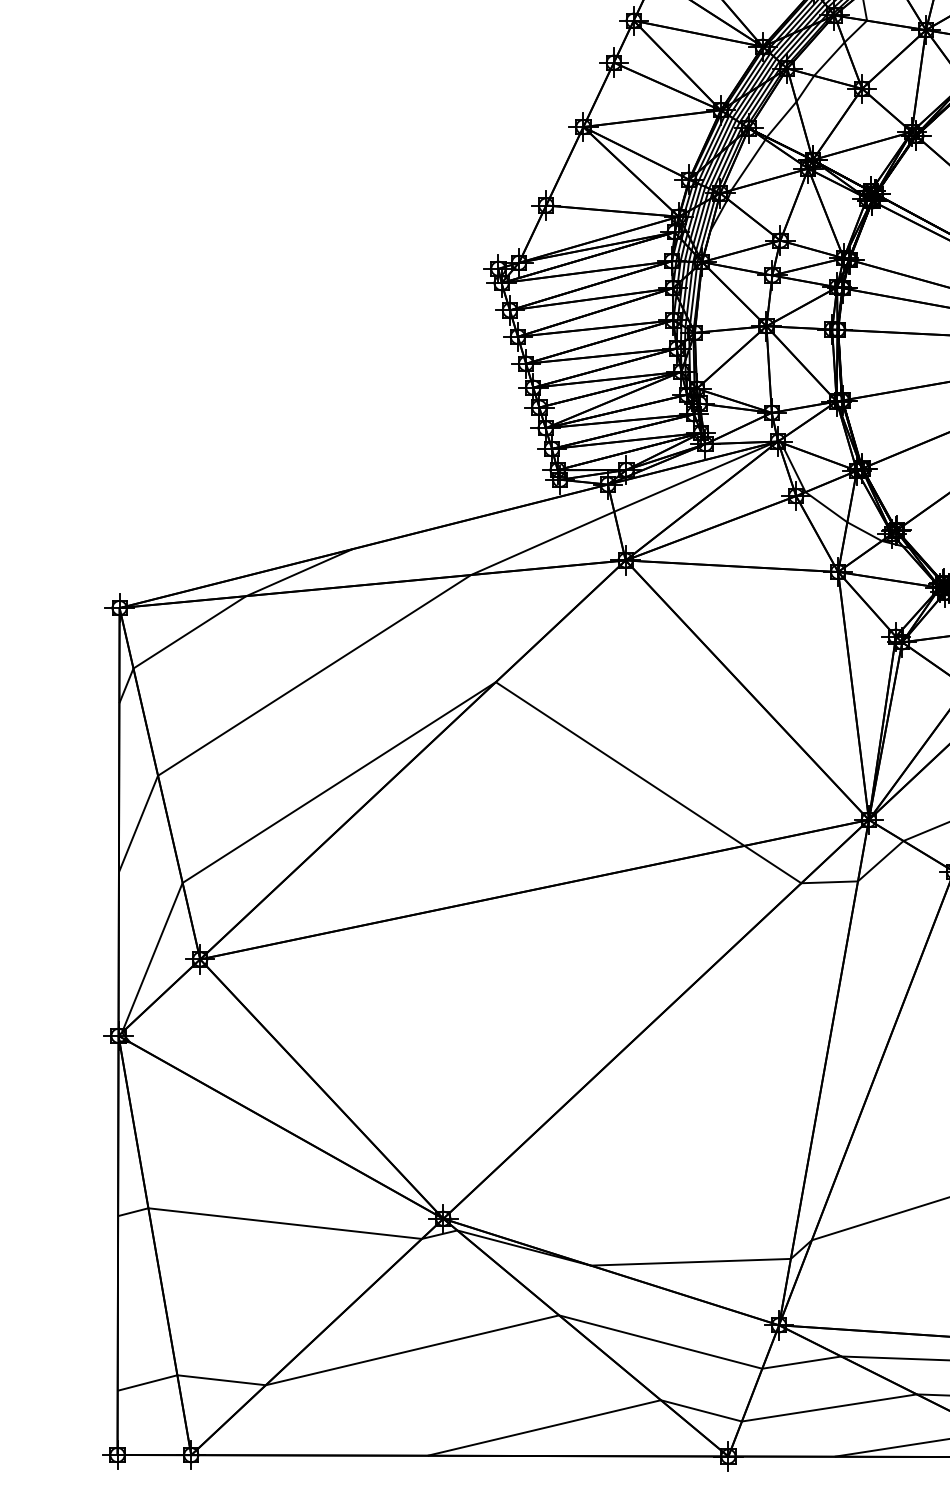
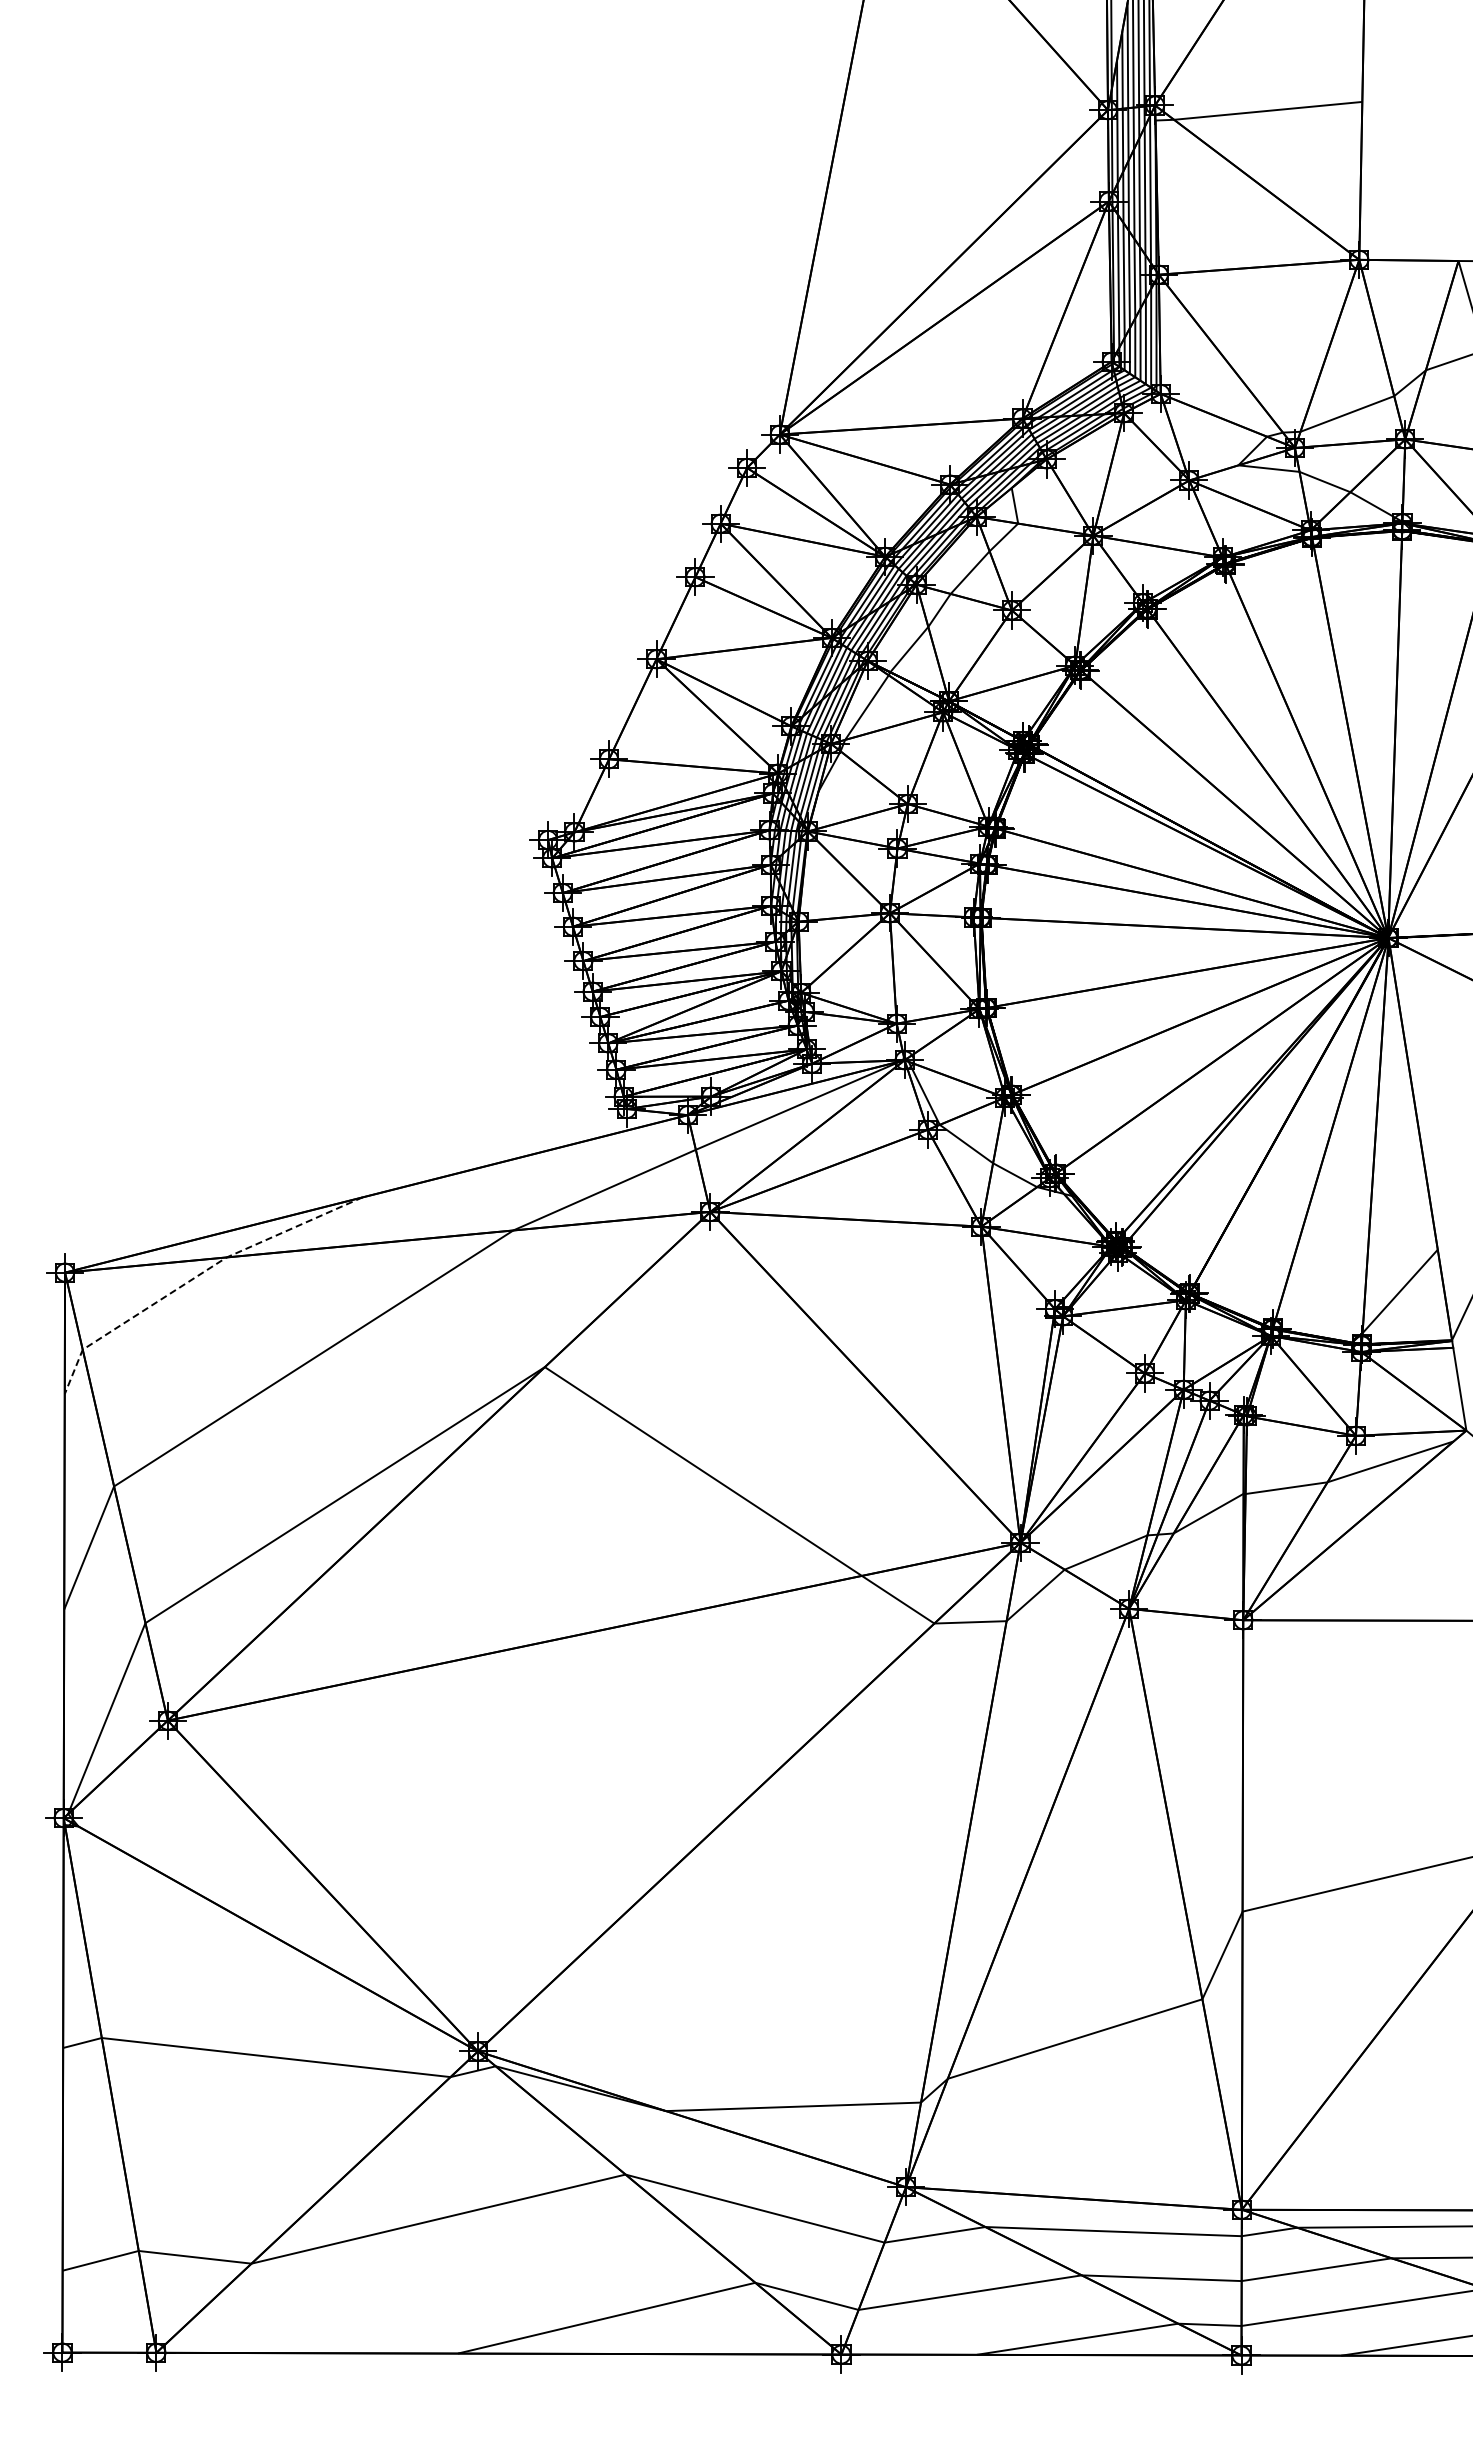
line: (223, 611) -> (197, 1276), solid -> dashed

